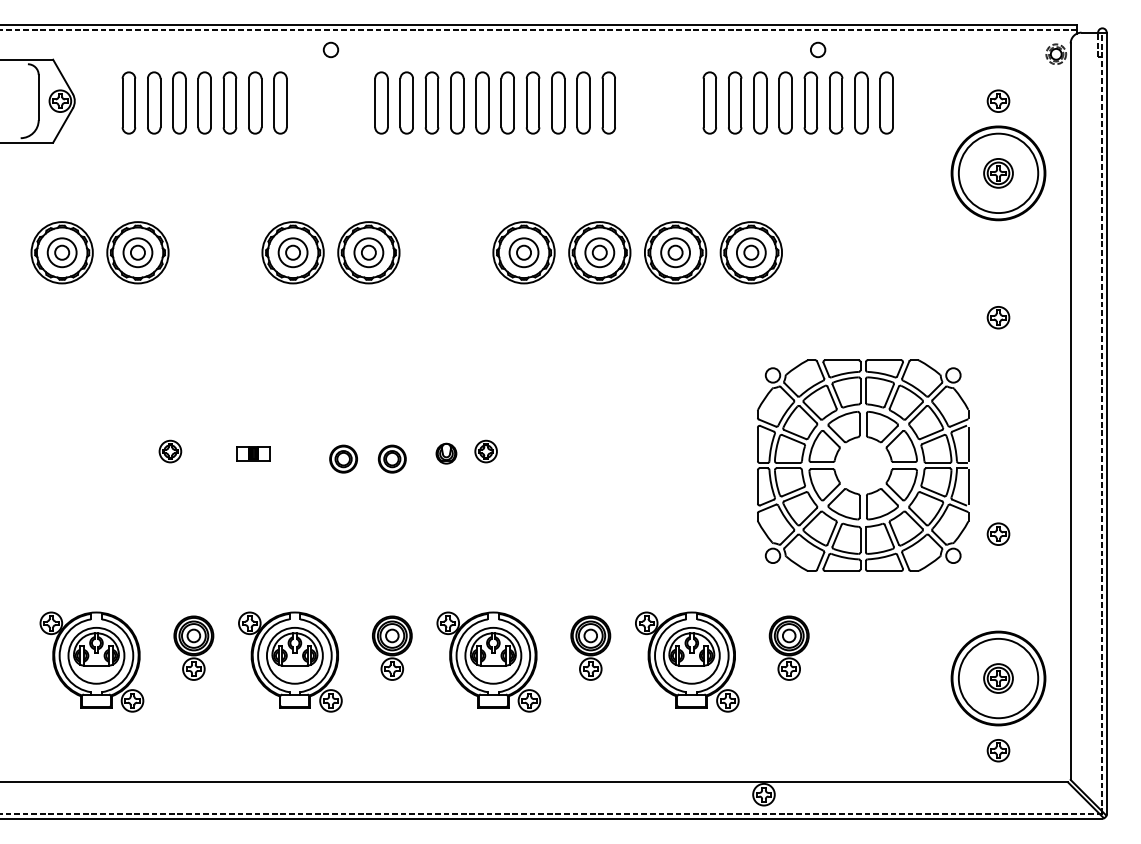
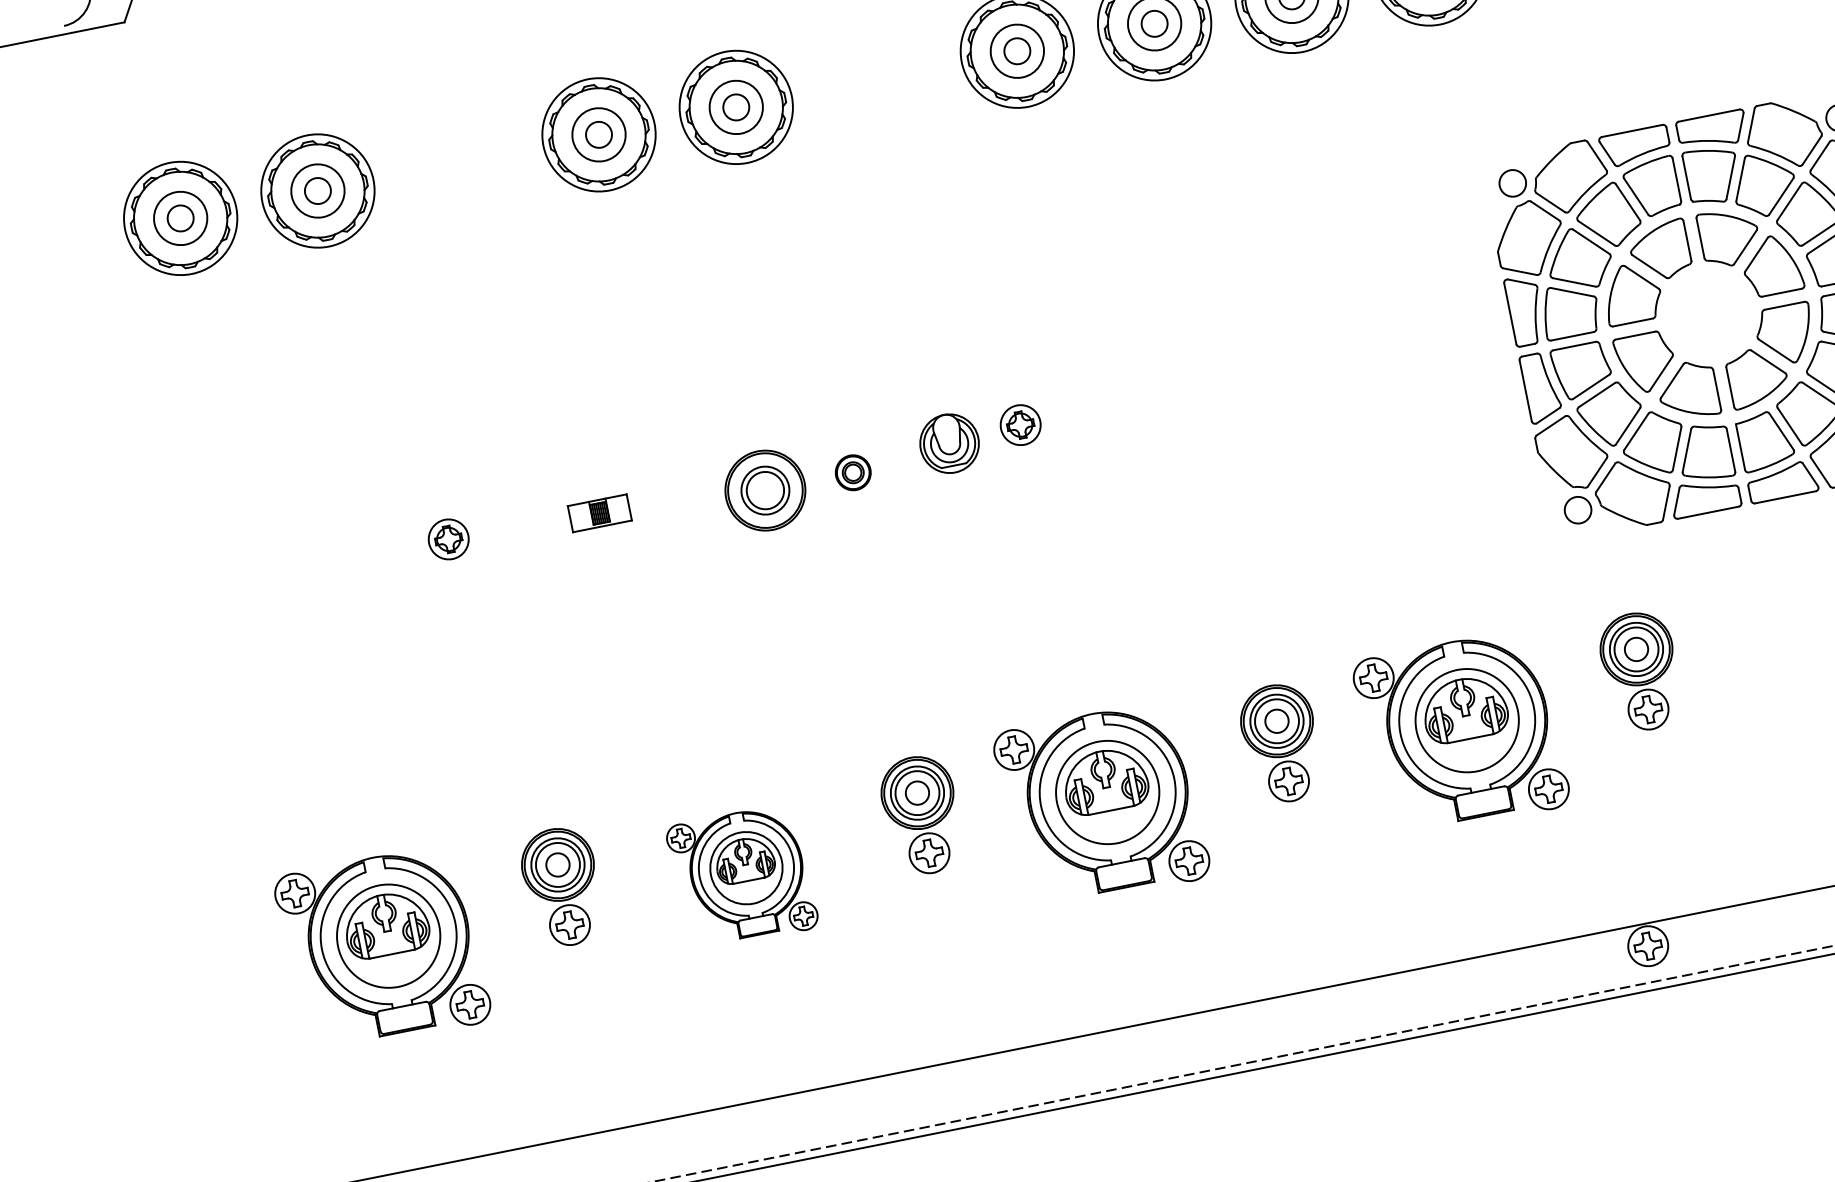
part: (446, 453) -> (949, 442), size x1.6
part: (343, 458) -> (764, 489), size x1.6
part: (391, 458) -> (851, 471), size x0.7
part: (290, 661) -> (742, 876), size x0.7

